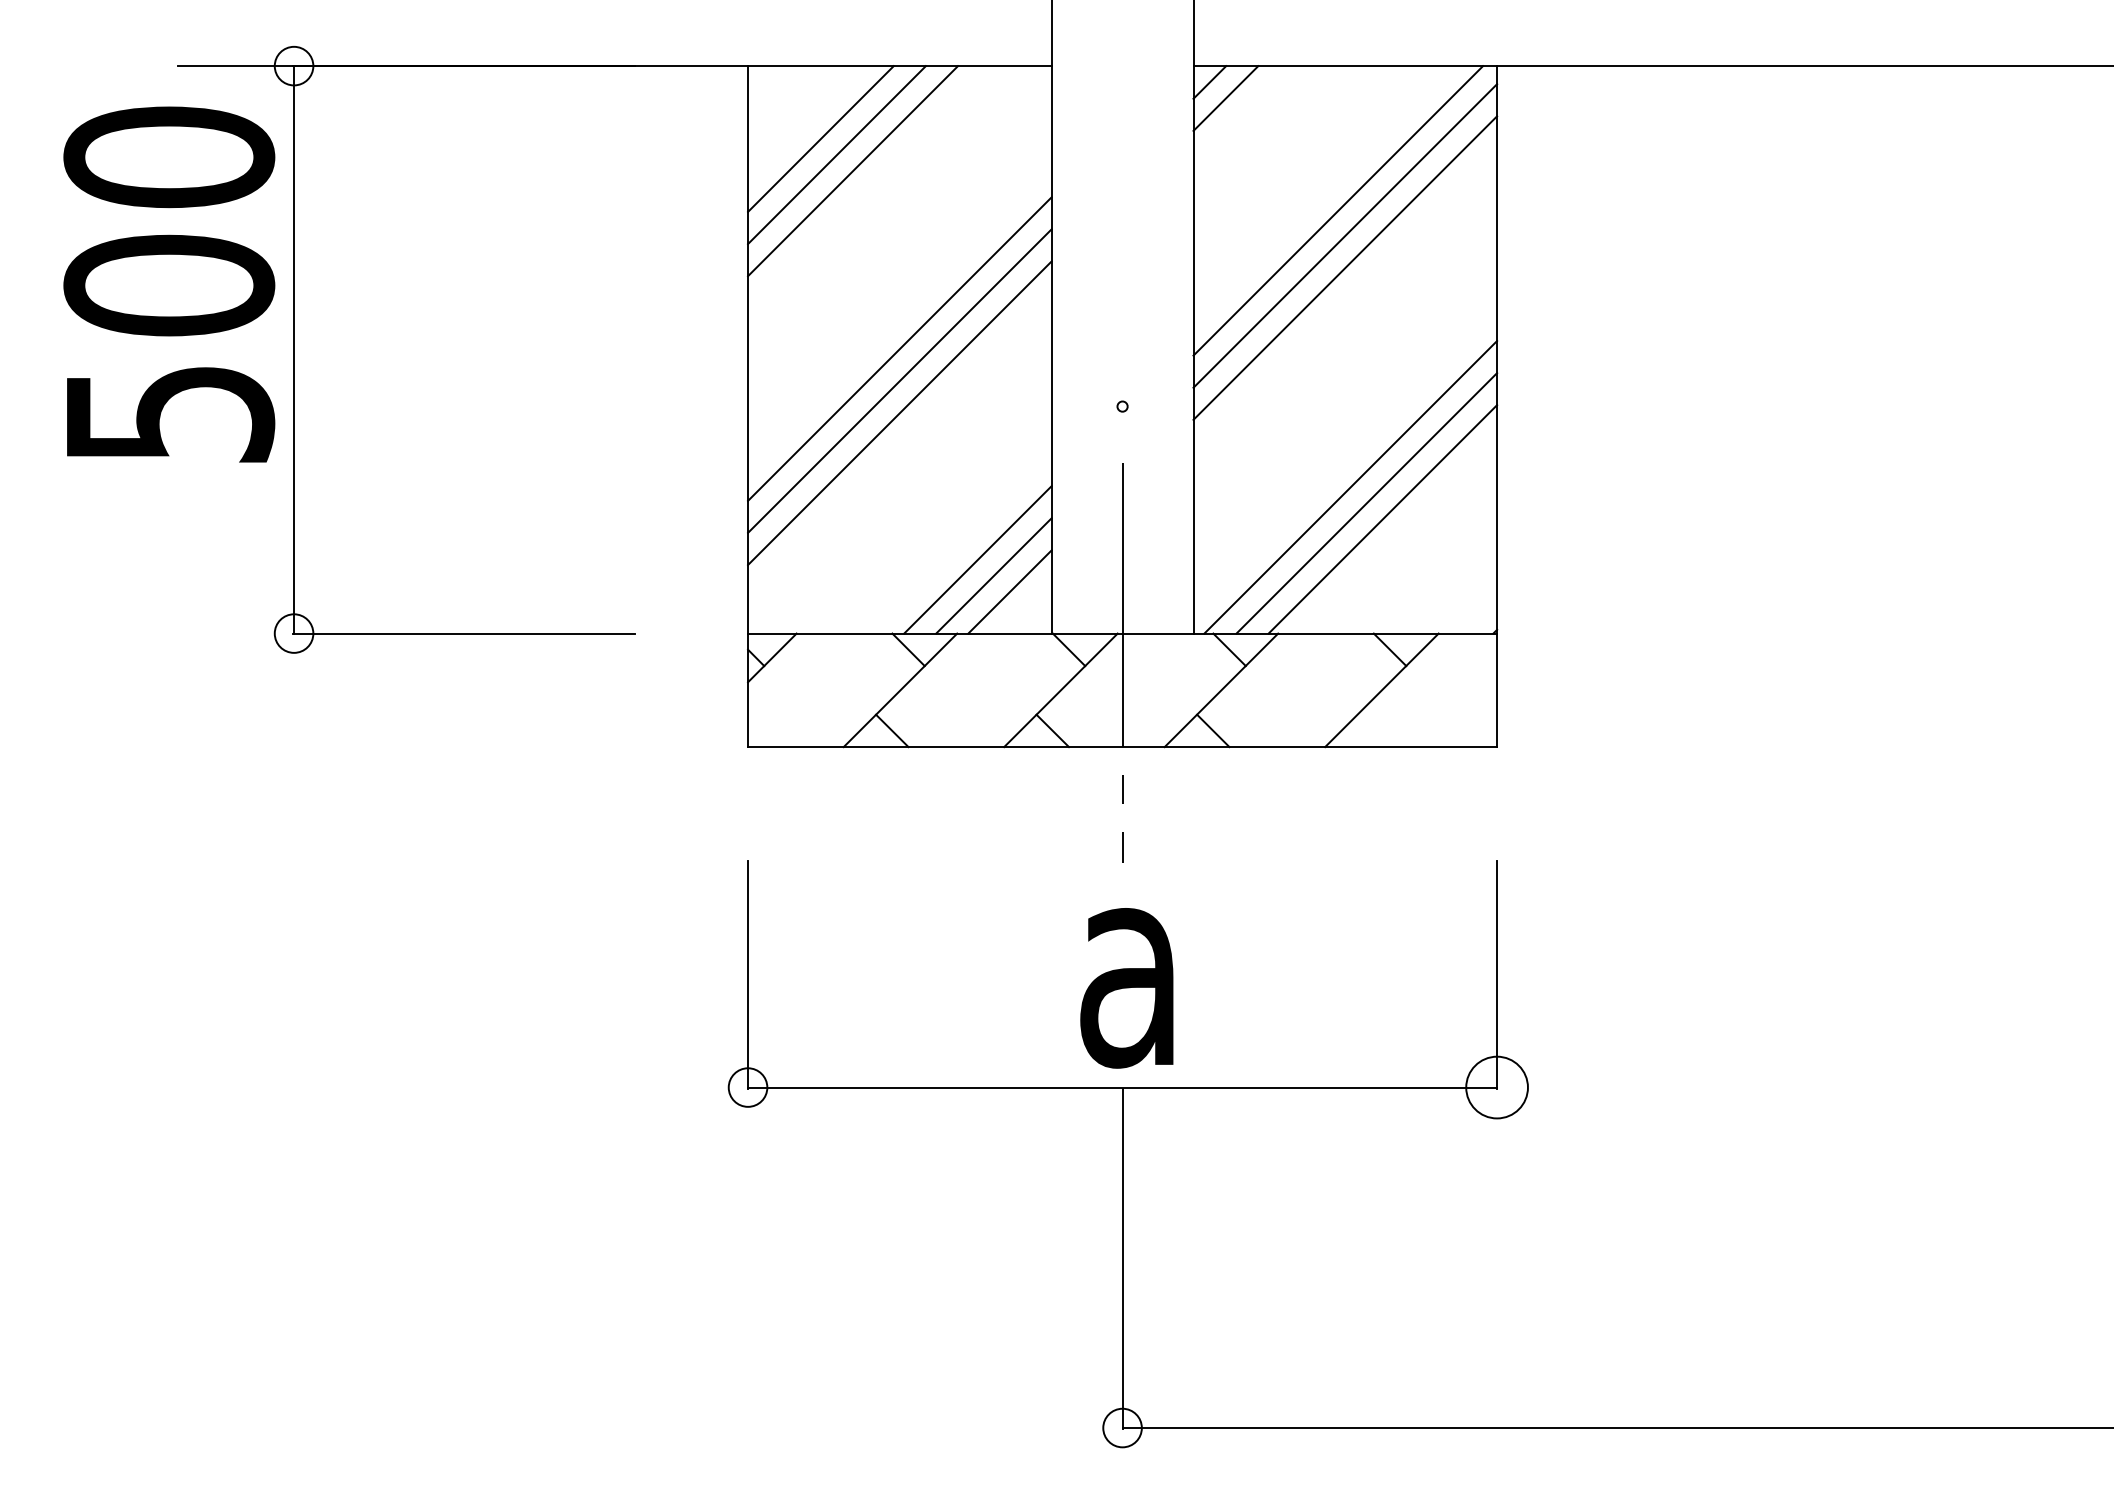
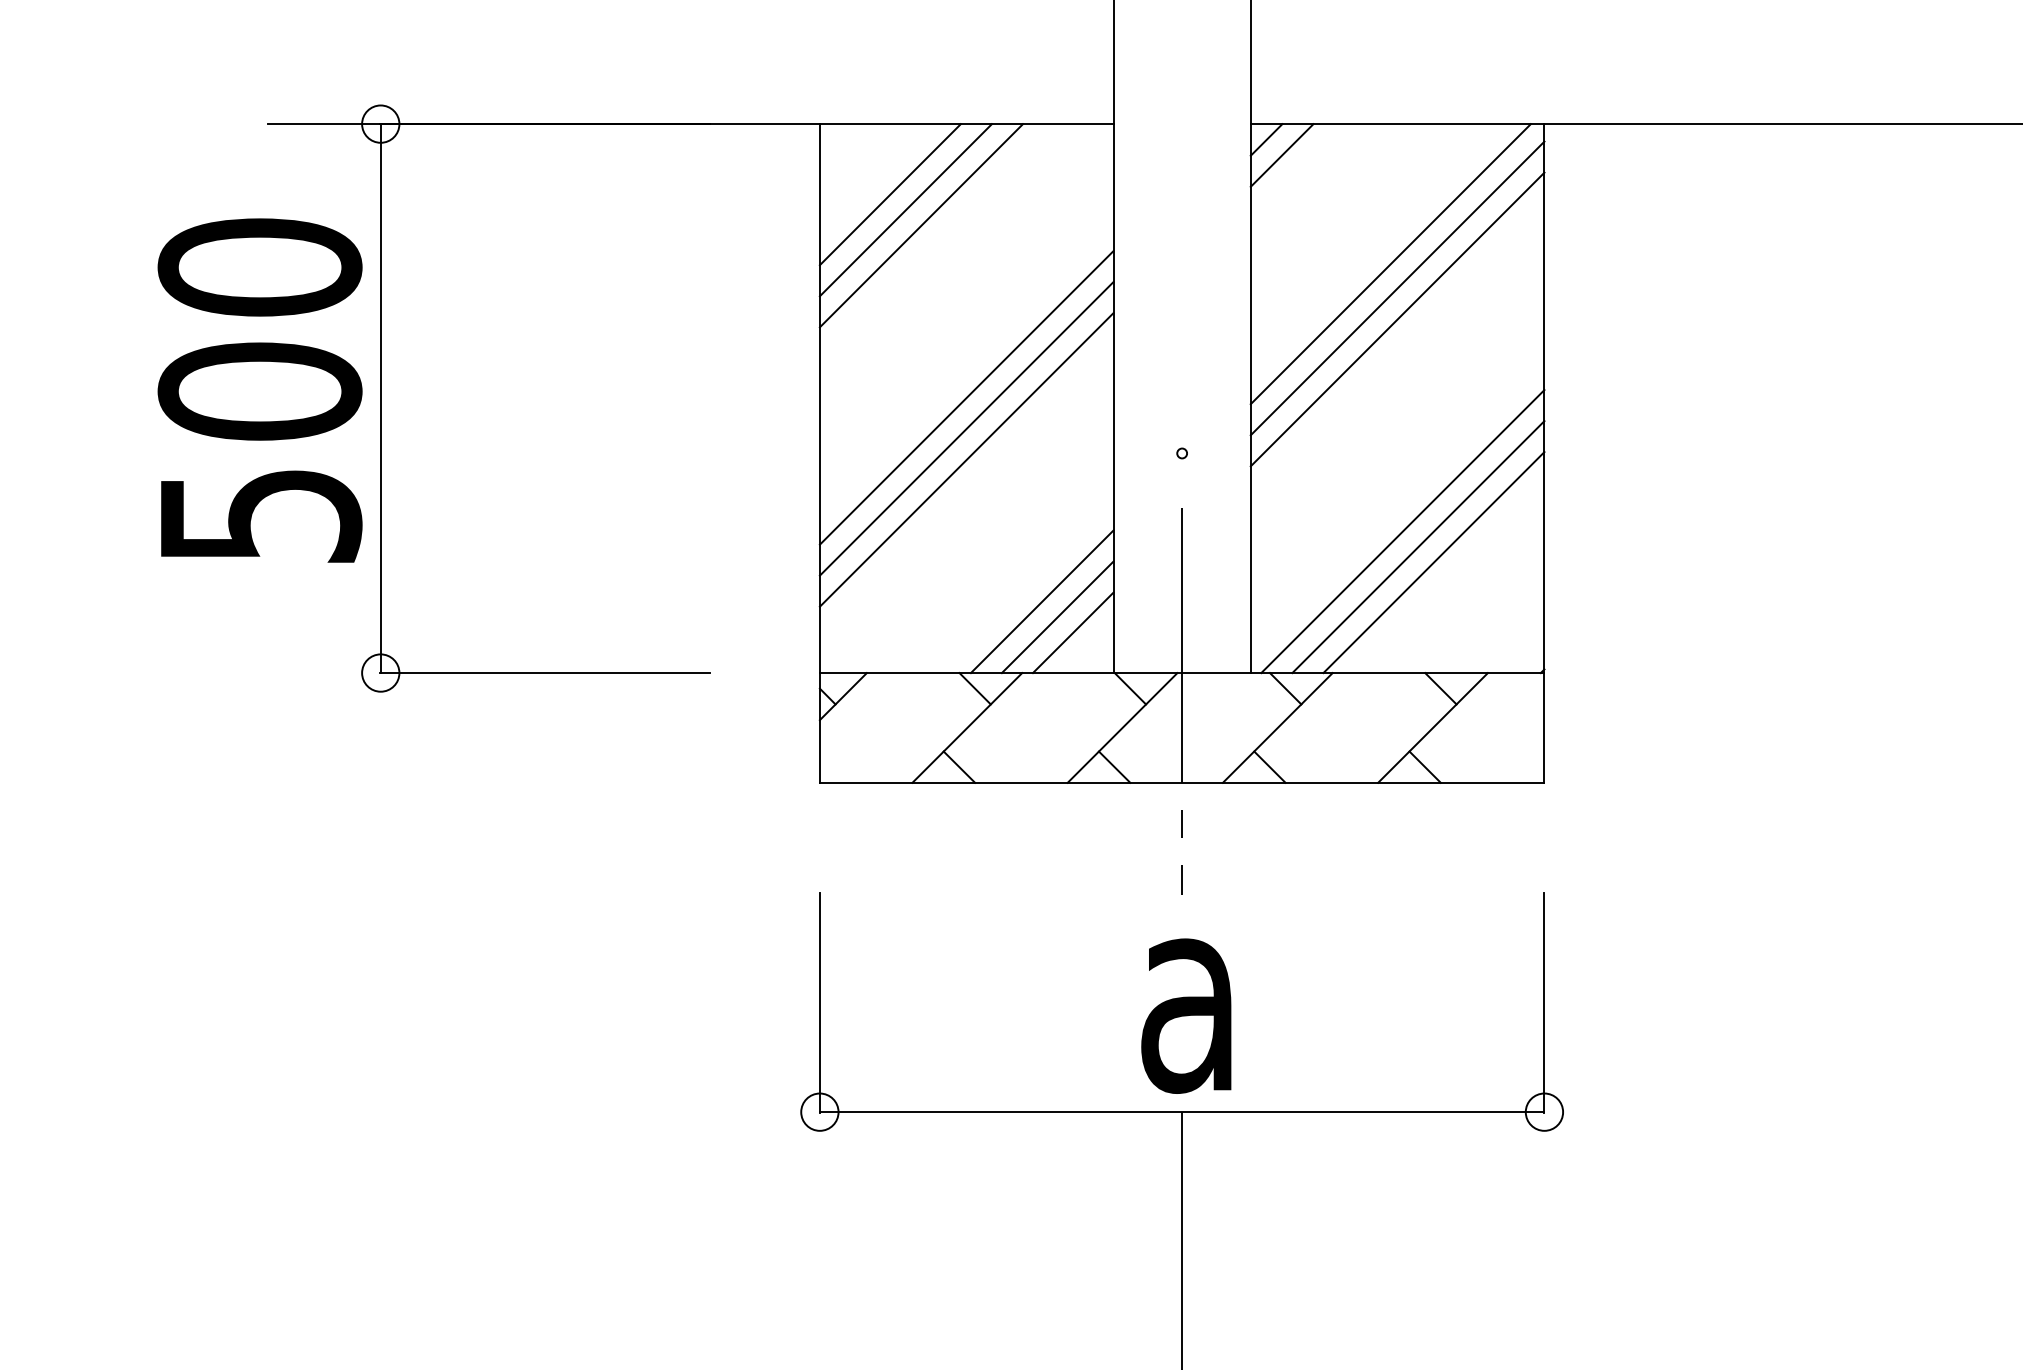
text: (169, 284) -> (260, 390), moved
line: (1373, 730) -> (1424, 766), added
circle: (1496, 1087) -> (1543, 1112), size x0.62

